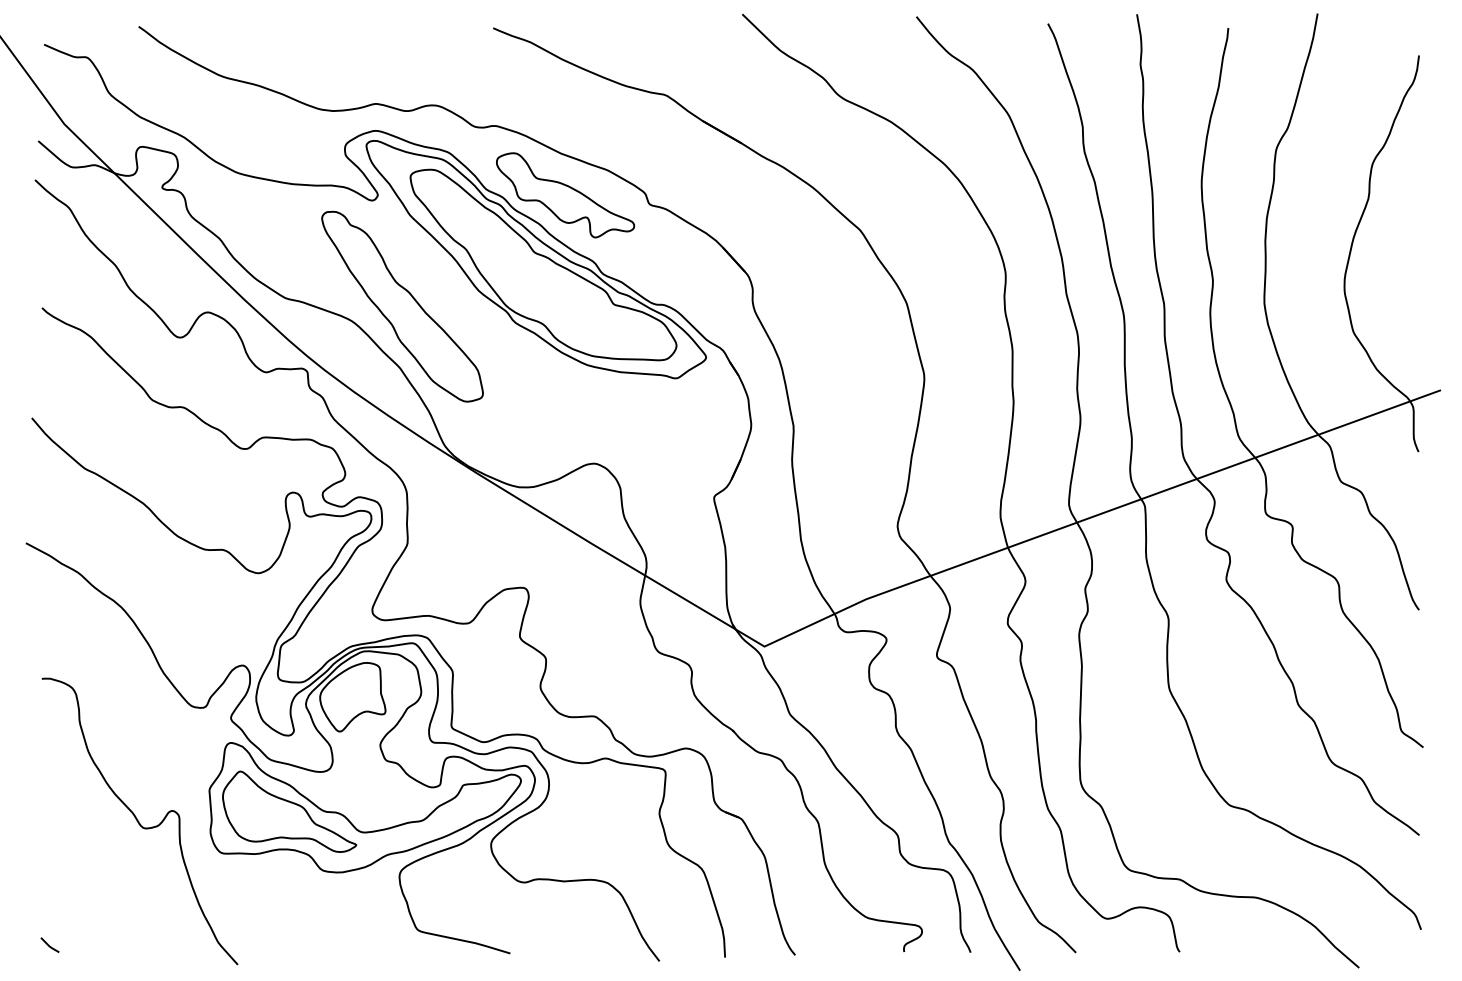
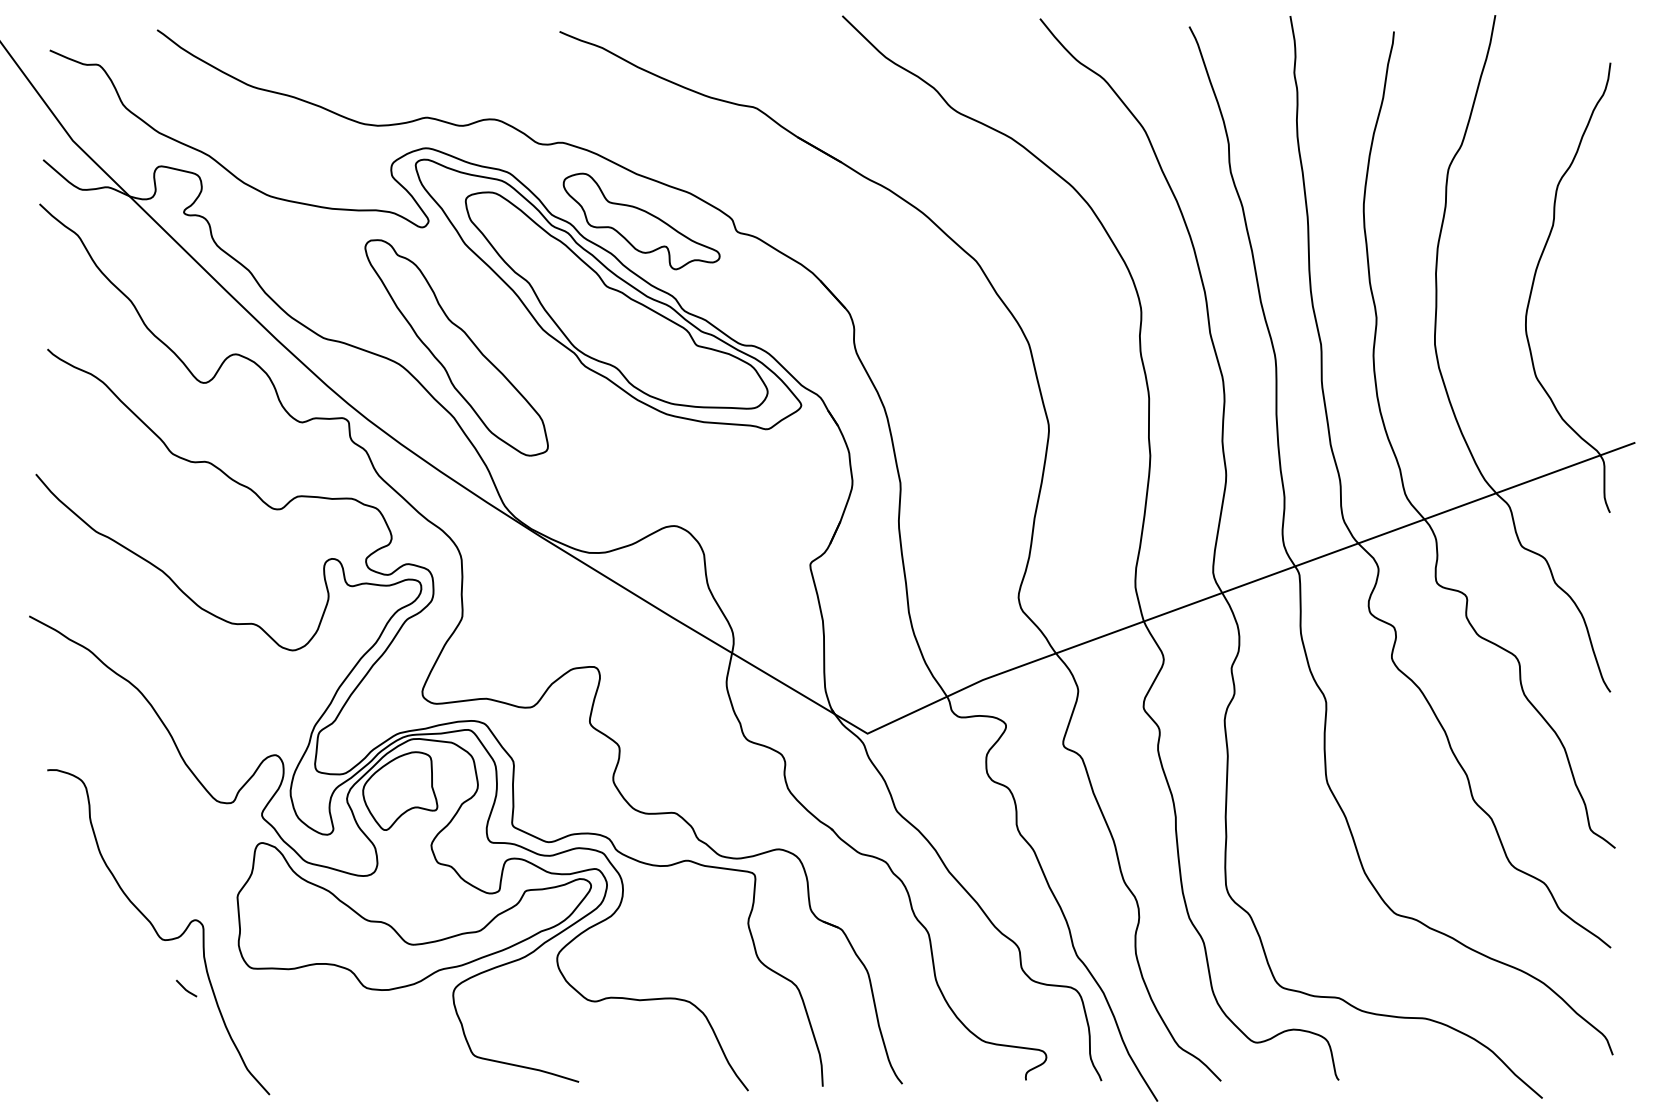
part: (289, 811) -> (328, 920), removed
line: (49, 945) -> (185, 988), moved

